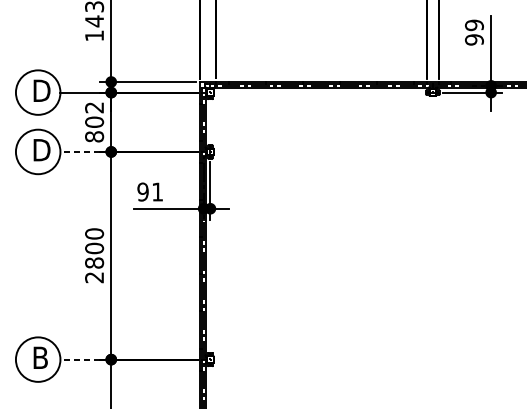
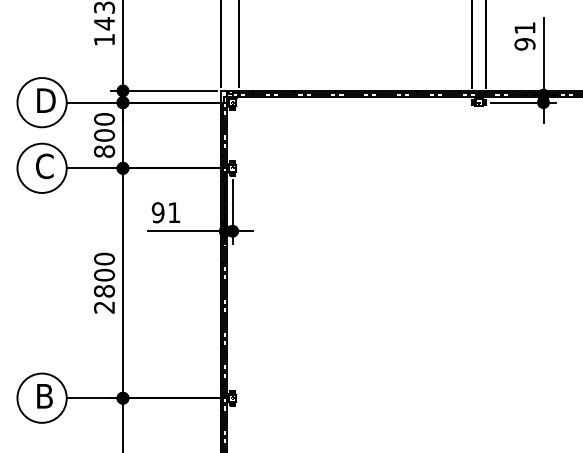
text: (473, 25) -> (524, 28), 99 -> 91
text: (94, 107) -> (104, 119), 802 -> 800
text: (41, 150) -> (45, 166), D -> C
line: (80, 152) -> (88, 168), dashed -> solid
line: (80, 359) -> (88, 398), dashed -> solid

